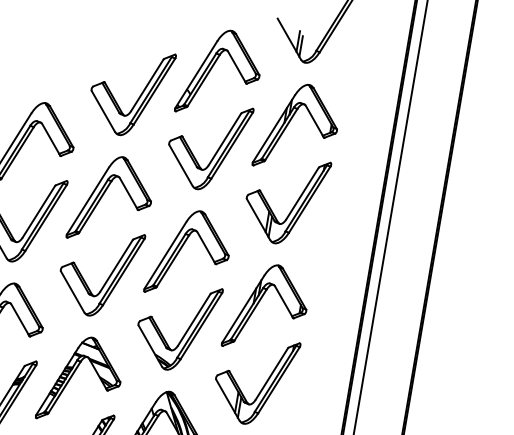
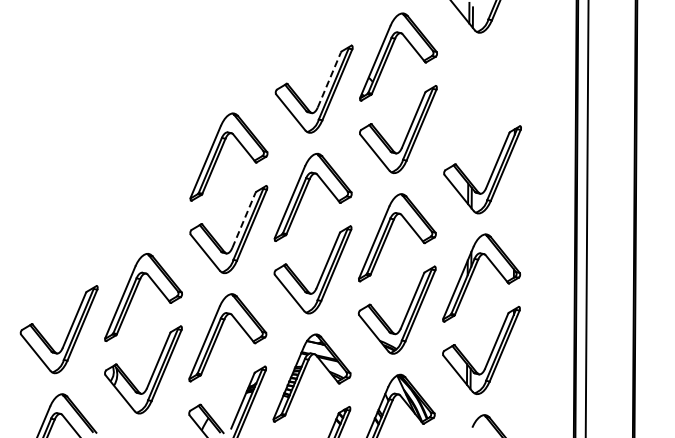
line: (147, 85) -> (329, 80), solid -> dashed
part: (290, 122) -> (474, 93), removed
line: (38, 211) -> (243, 220), solid -> dashed

